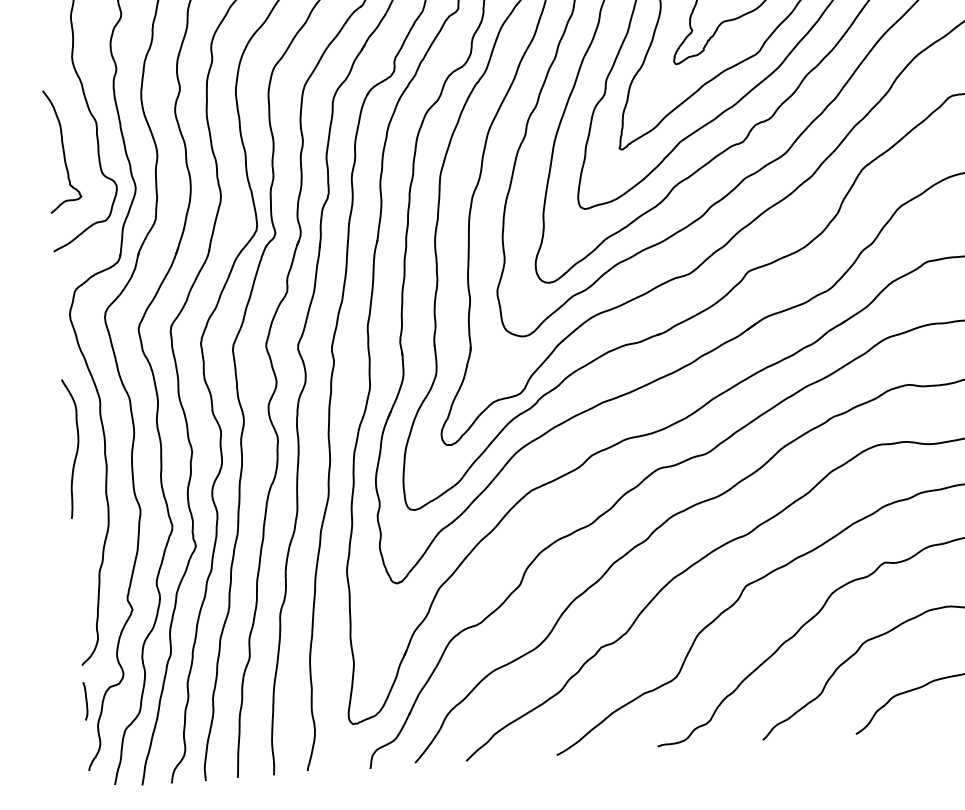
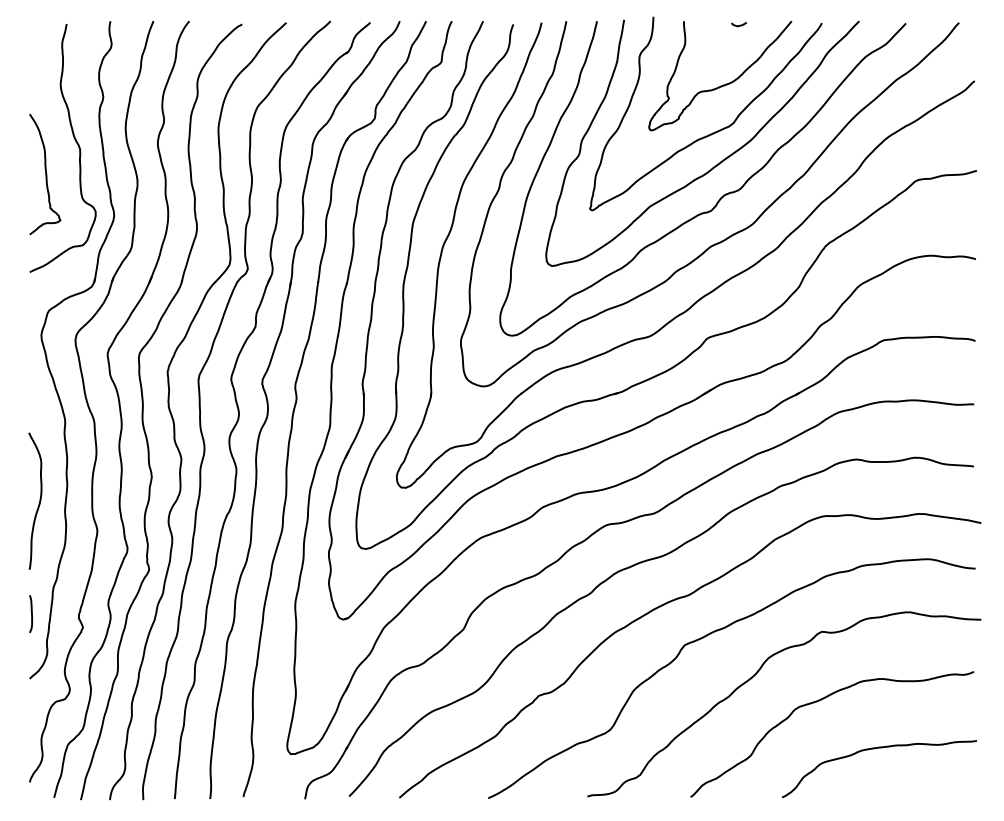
curve: (77, 447) -> (39, 500), moved
curve: (86, 700) -> (31, 613), moved

